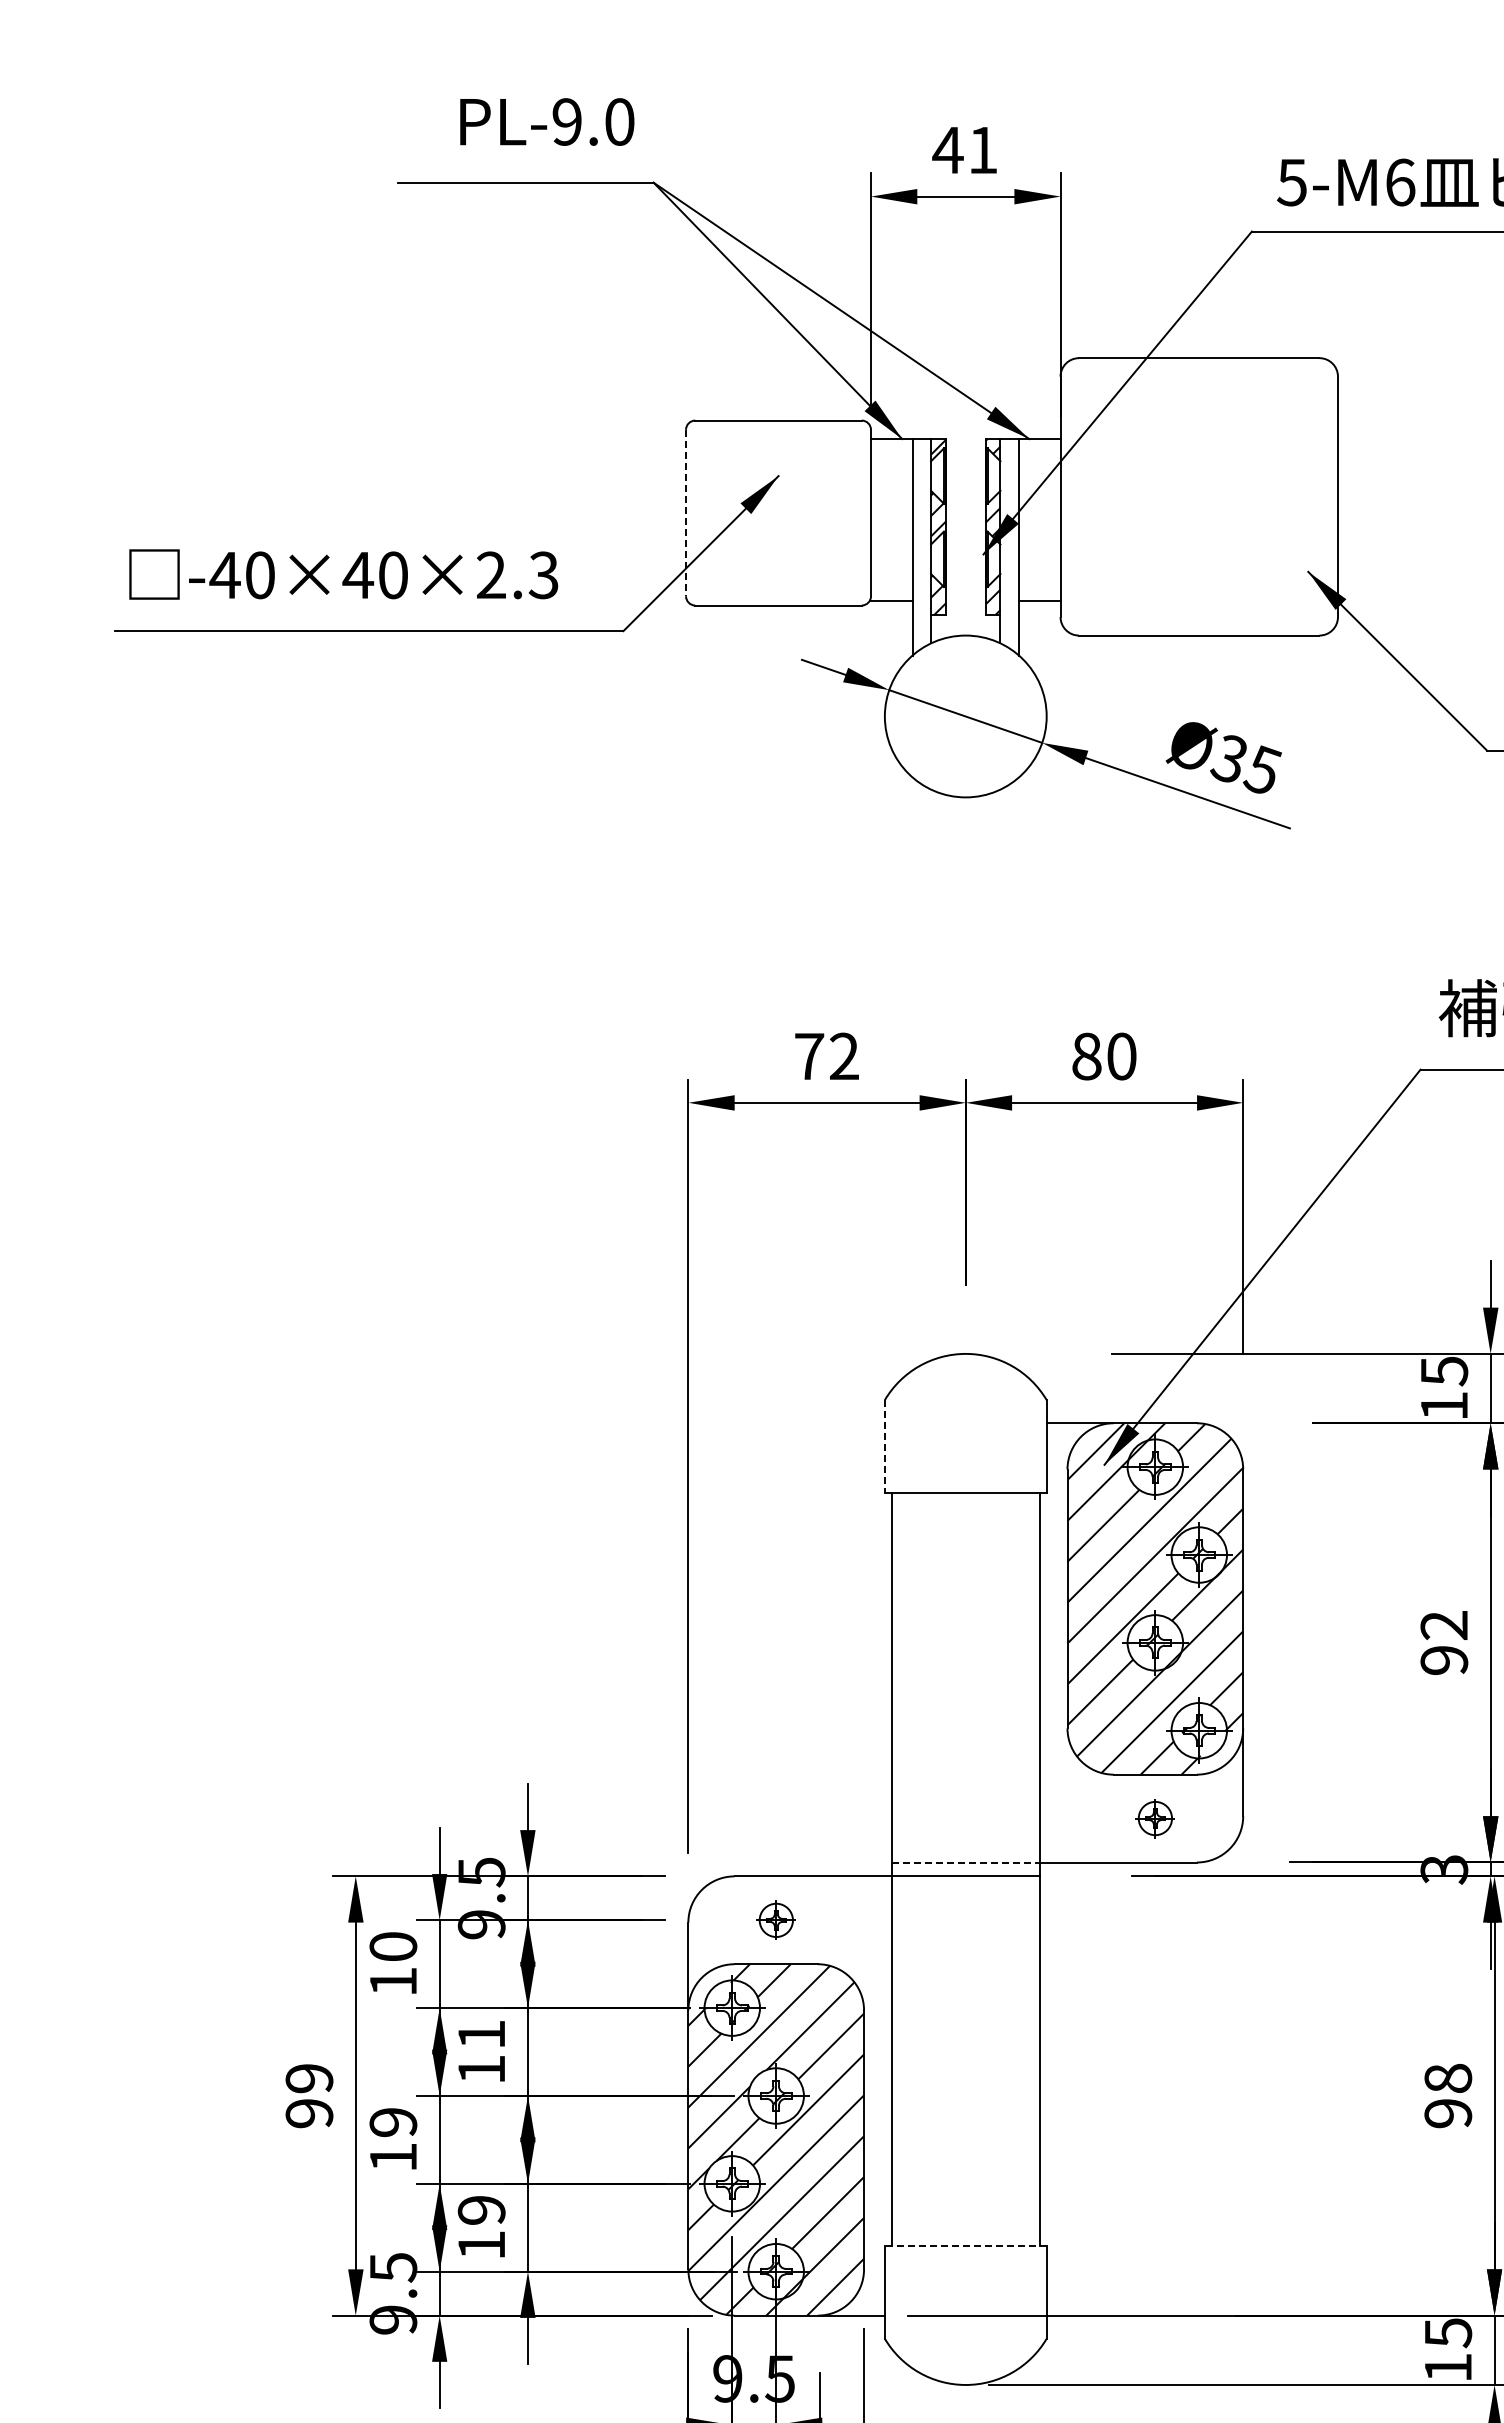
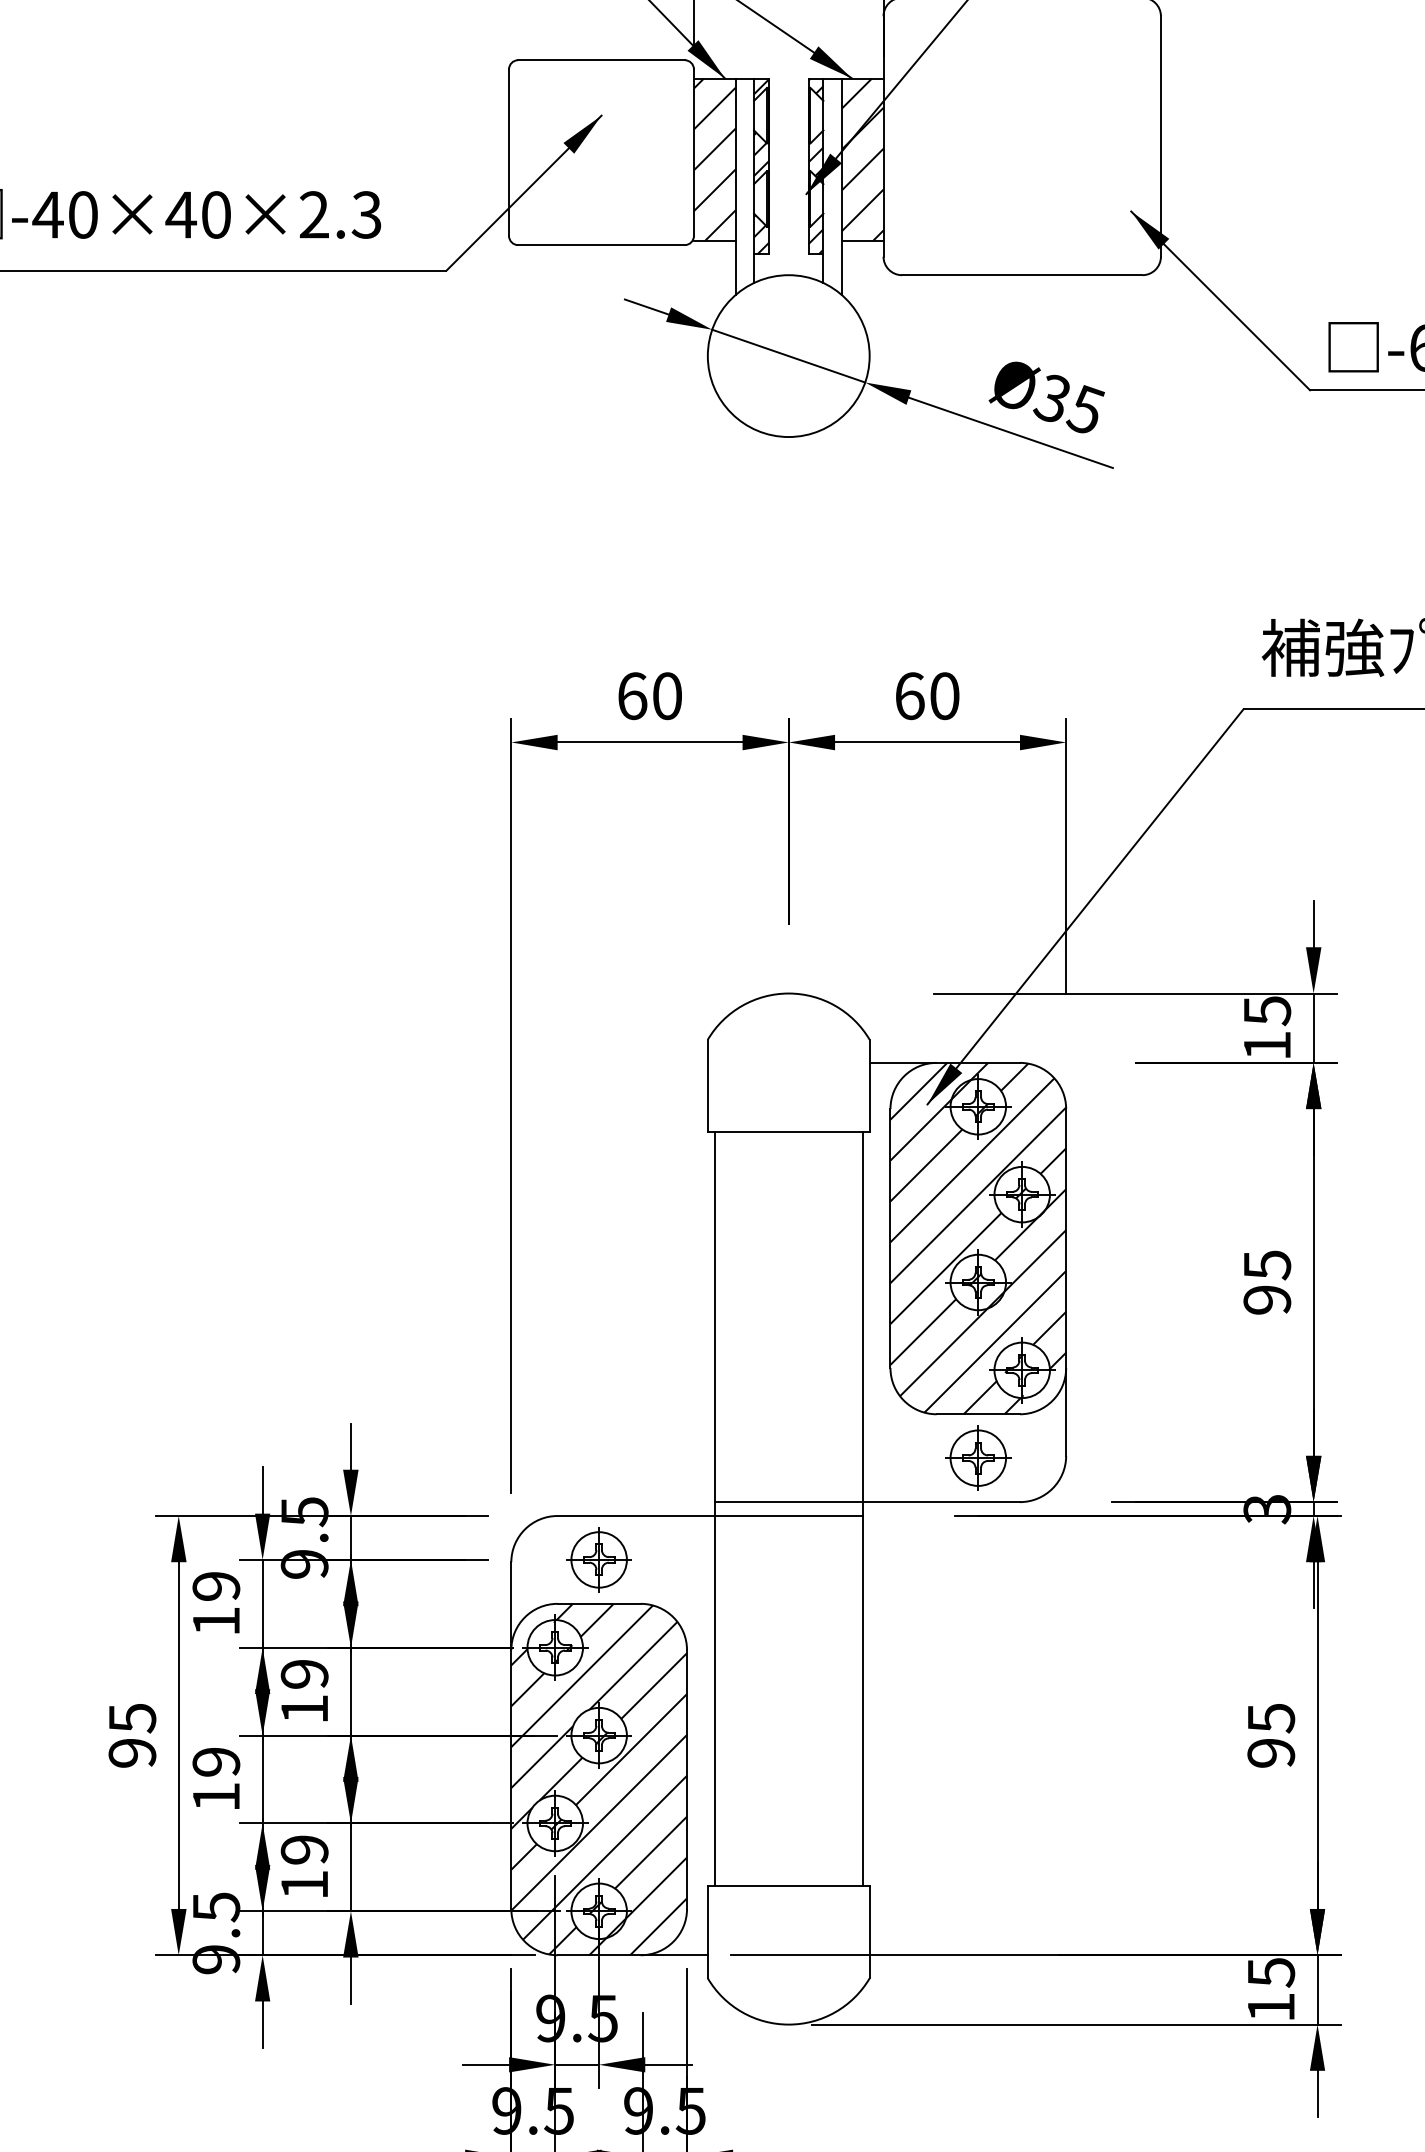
line: (686, 513) -> (509, 153), dashed -> solid
hatch: (891, 519) -> (714, 159), added
hatch: (1039, 519) -> (862, 159), added
text: (826, 1056) -> (649, 696), 72 -> 60
text: (1086, 1056) -> (909, 696), 80 -> 60
line: (884, 1446) -> (707, 1086), dashed -> solid
text: (1444, 1625) -> (1267, 1265), 92 -> 95
part: (1155, 1818) -> (978, 1458), size x1.67
line: (965, 1862) -> (788, 1502), dashed -> solid
part: (776, 1920) -> (599, 1560), size x1.67
text: (393, 1946) -> (216, 1586), 10 -> 19
text: (481, 2034) -> (304, 1674), 11 -> 19
text: (309, 2078) -> (132, 1718), 99 -> 95
text: (1448, 2078) -> (1271, 1718), 98 -> 95
line: (965, 2246) -> (788, 1886), dashed -> solid

